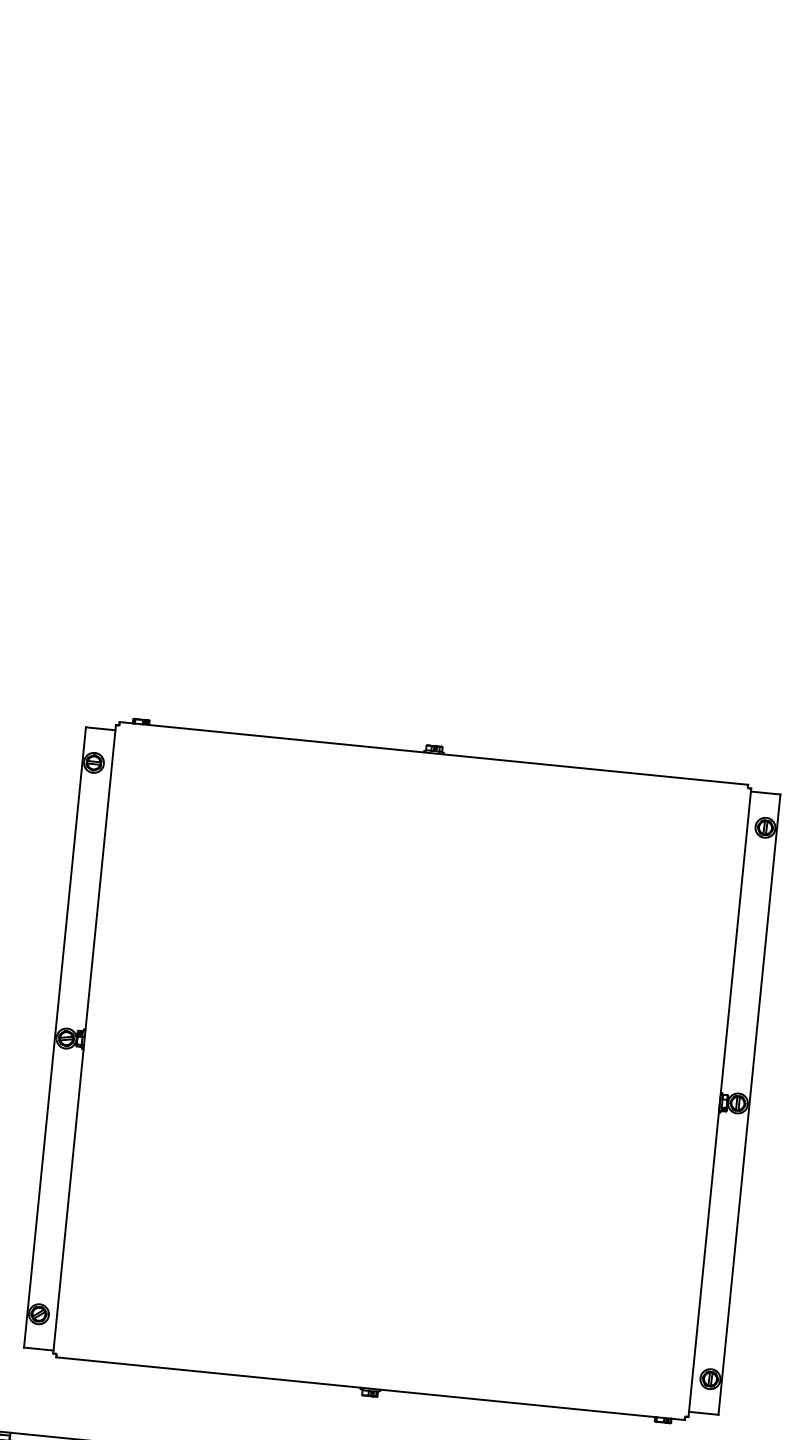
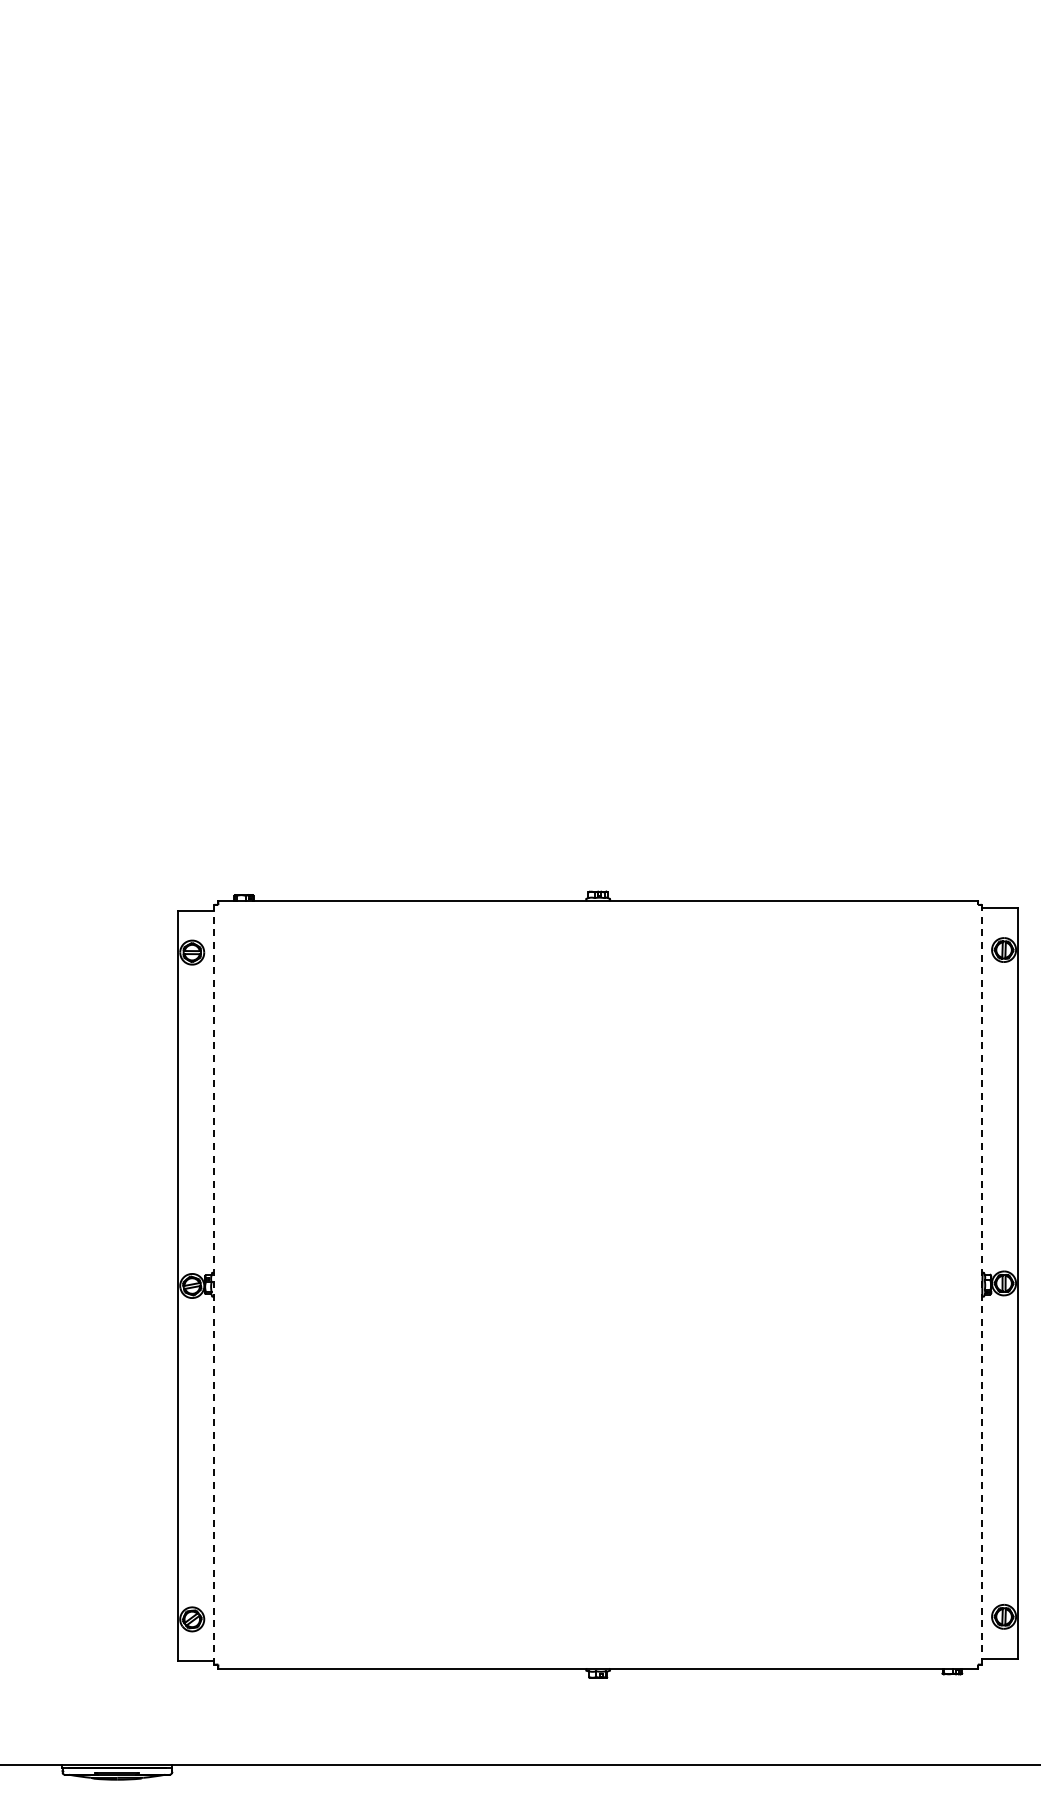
line: (84, 1039) -> (214, 1284), solid -> dashed
line: (720, 1102) -> (982, 1284), solid -> dashed

